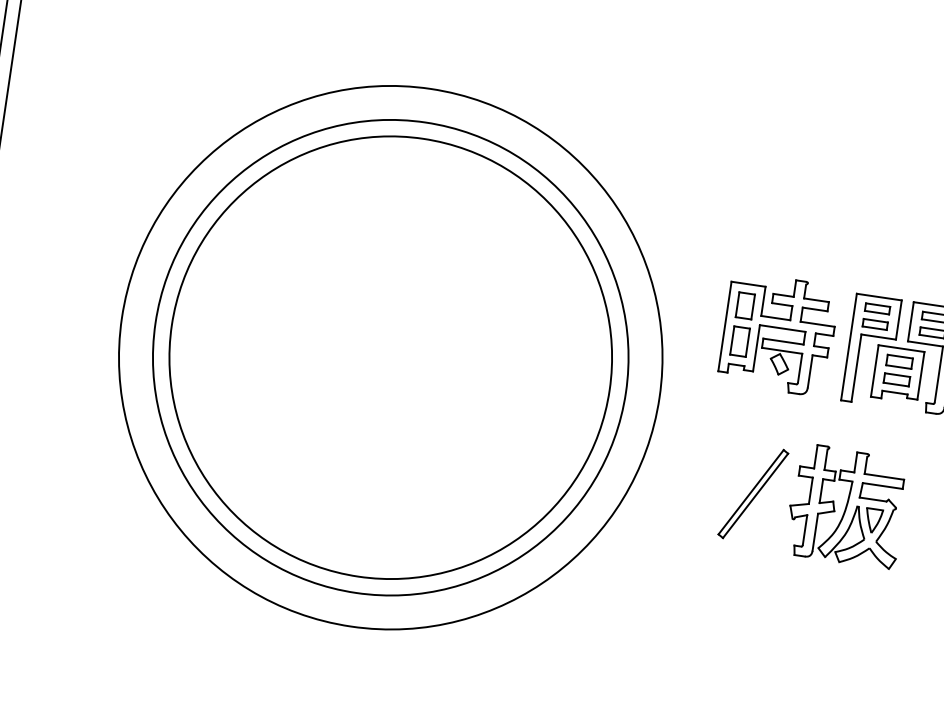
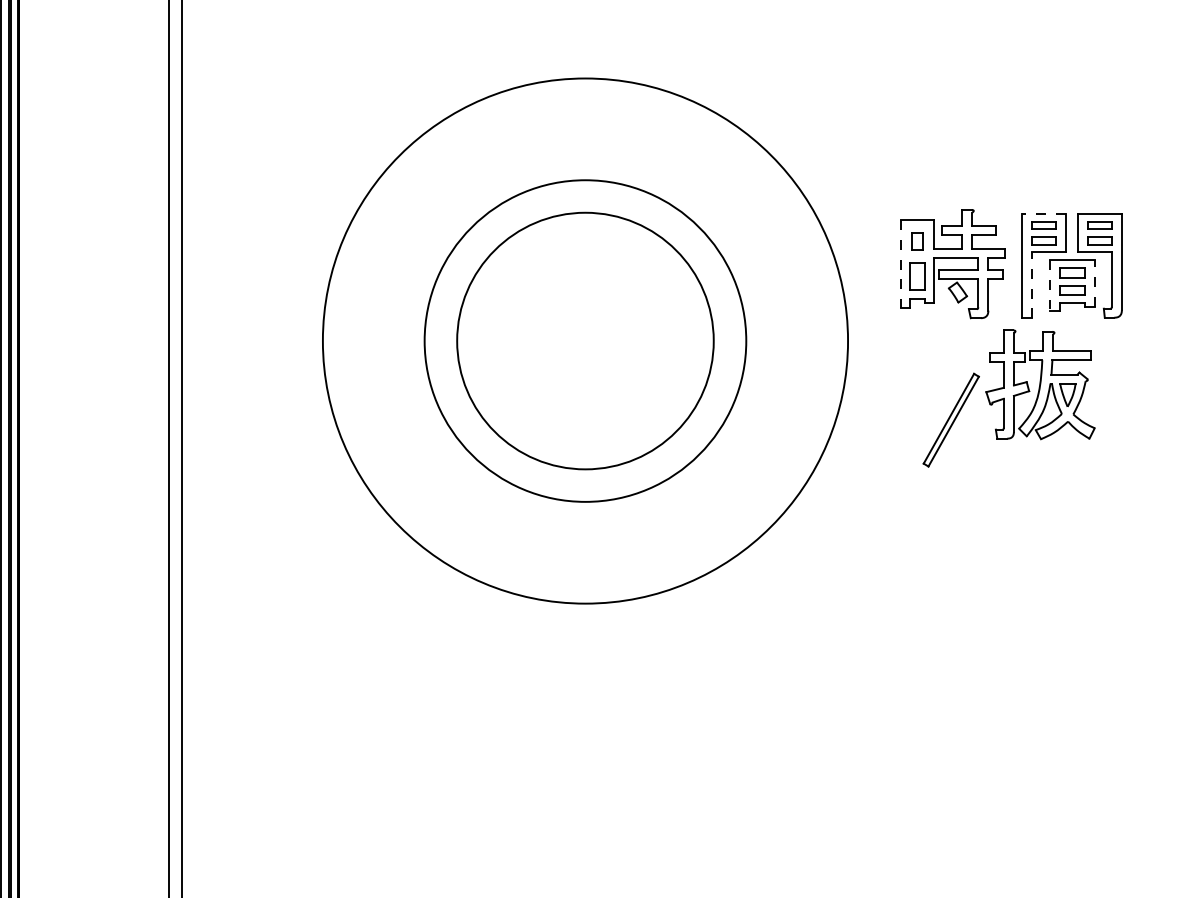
line: (878, 297) -> (1043, 214), solid -> dashed
part: (745, 305) -> (917, 241), size x0.7
line: (724, 326) -> (900, 264), solid -> dashed
circle: (390, 357) -> (585, 340), size x0.6
circle: (390, 357) -> (585, 340), size x0.7
line: (856, 368) -> (1032, 285), solid -> dashed
line: (875, 371) -> (1050, 285), solid -> dashed
line: (920, 375) -> (1094, 283), solid -> dashed
part: (846, 506) -> (1040, 384), moved

